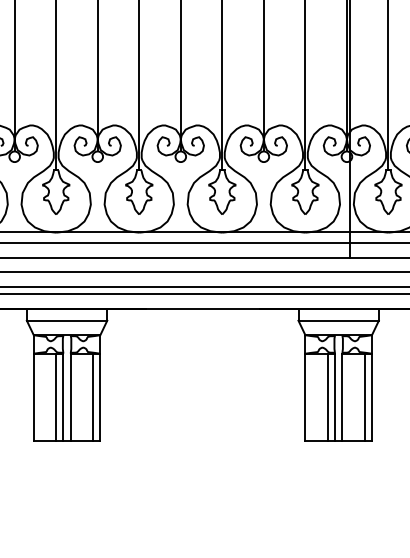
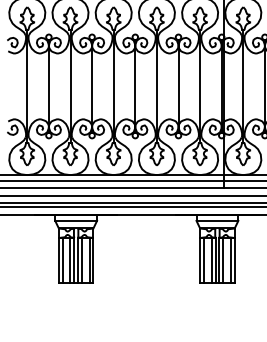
line: (40, 396) -> (62, 260), added
line: (77, 396) -> (81, 260), added
line: (311, 396) -> (203, 260), added
line: (350, 396) -> (223, 260), added

